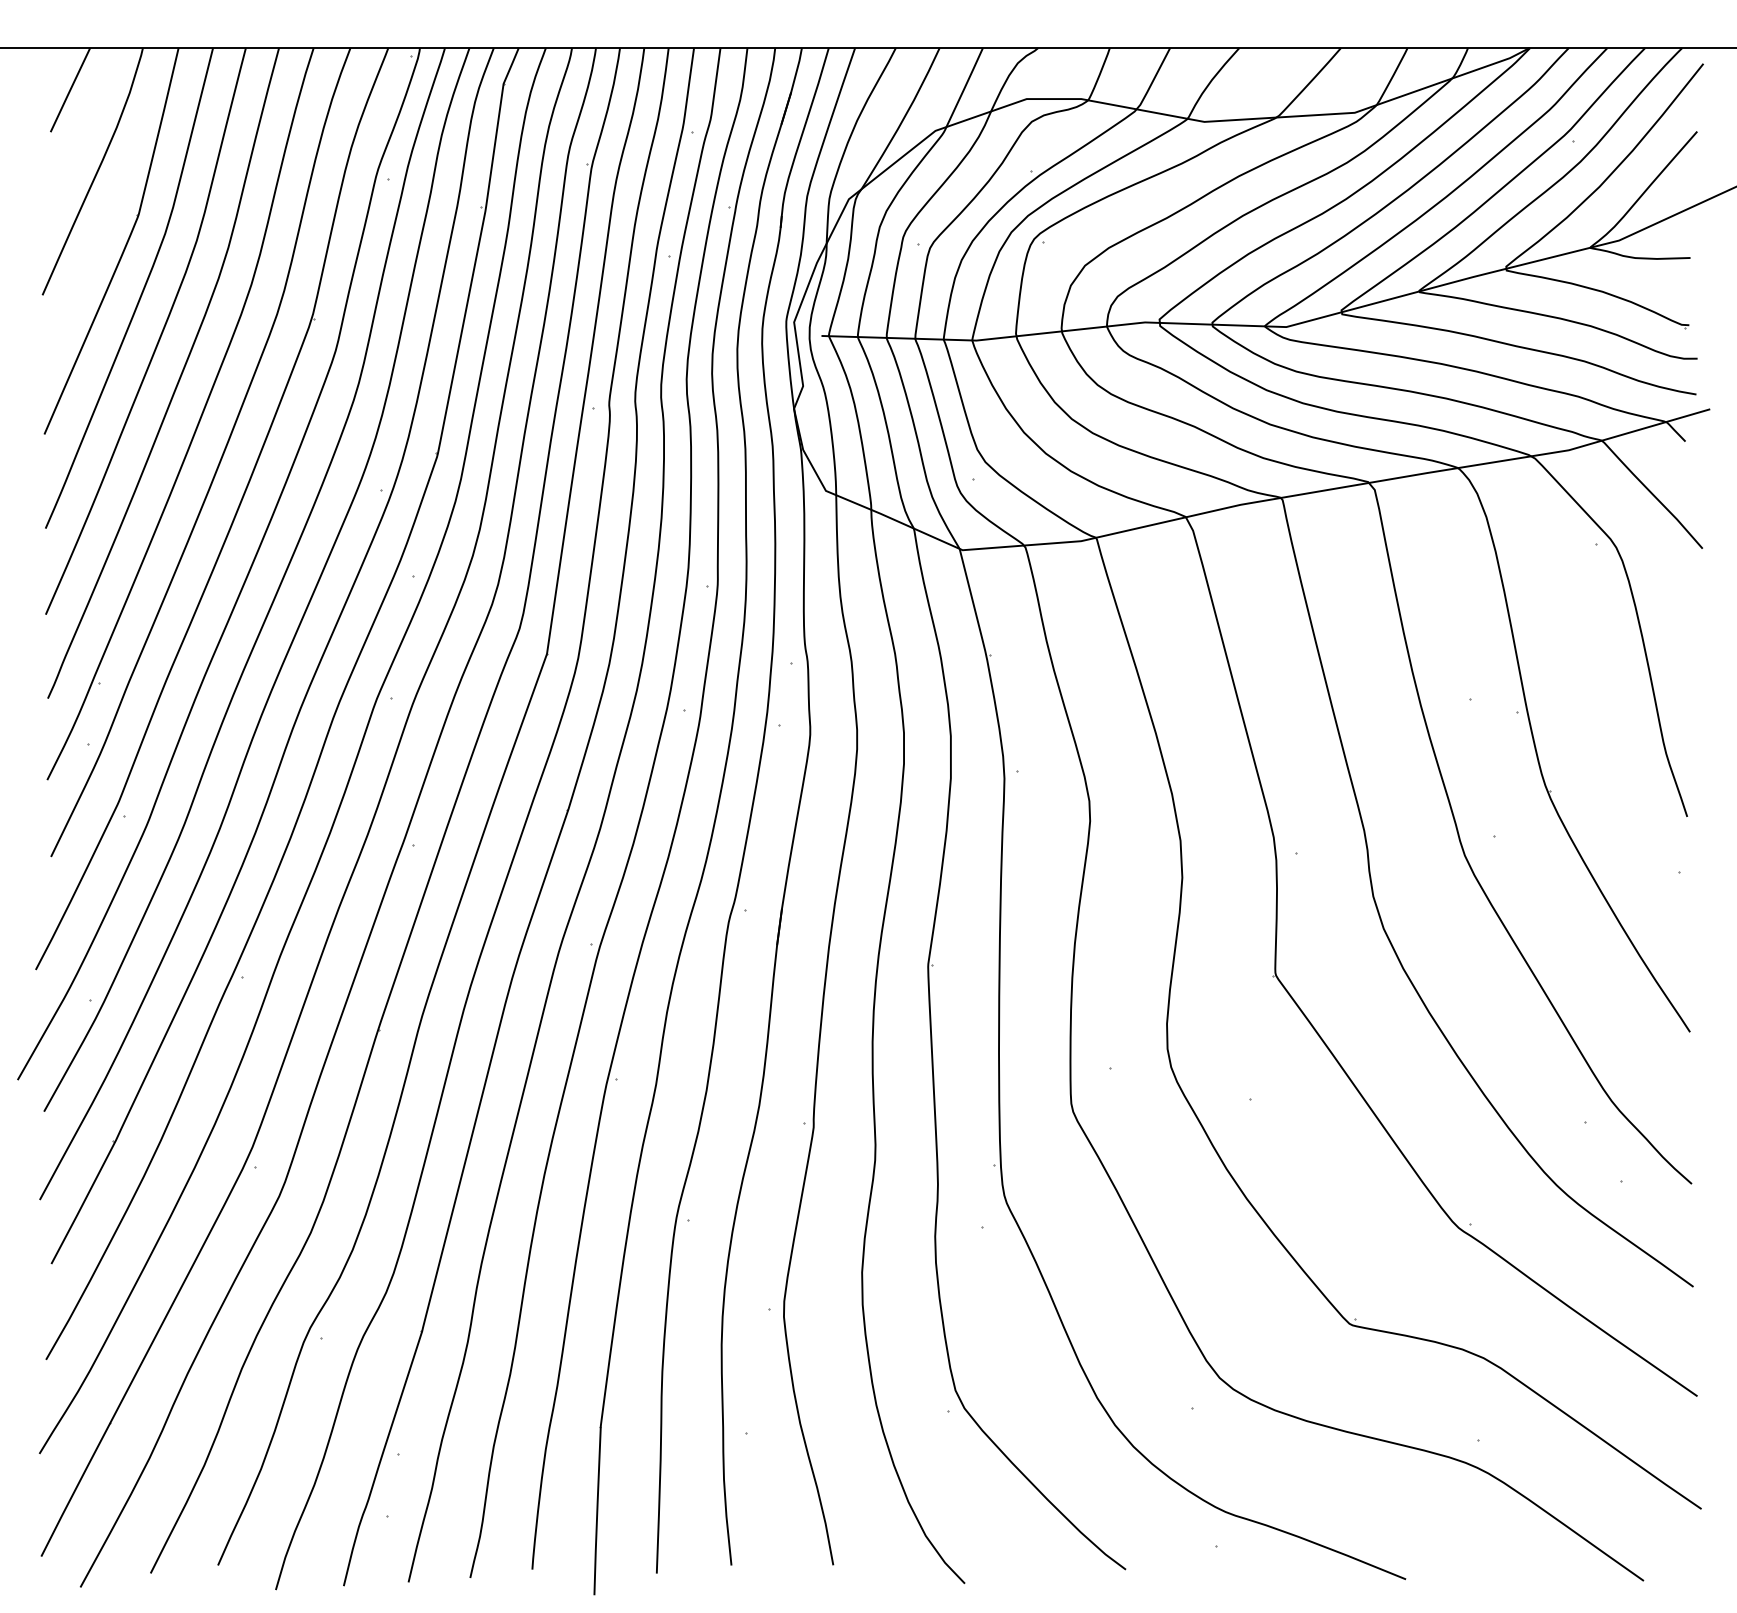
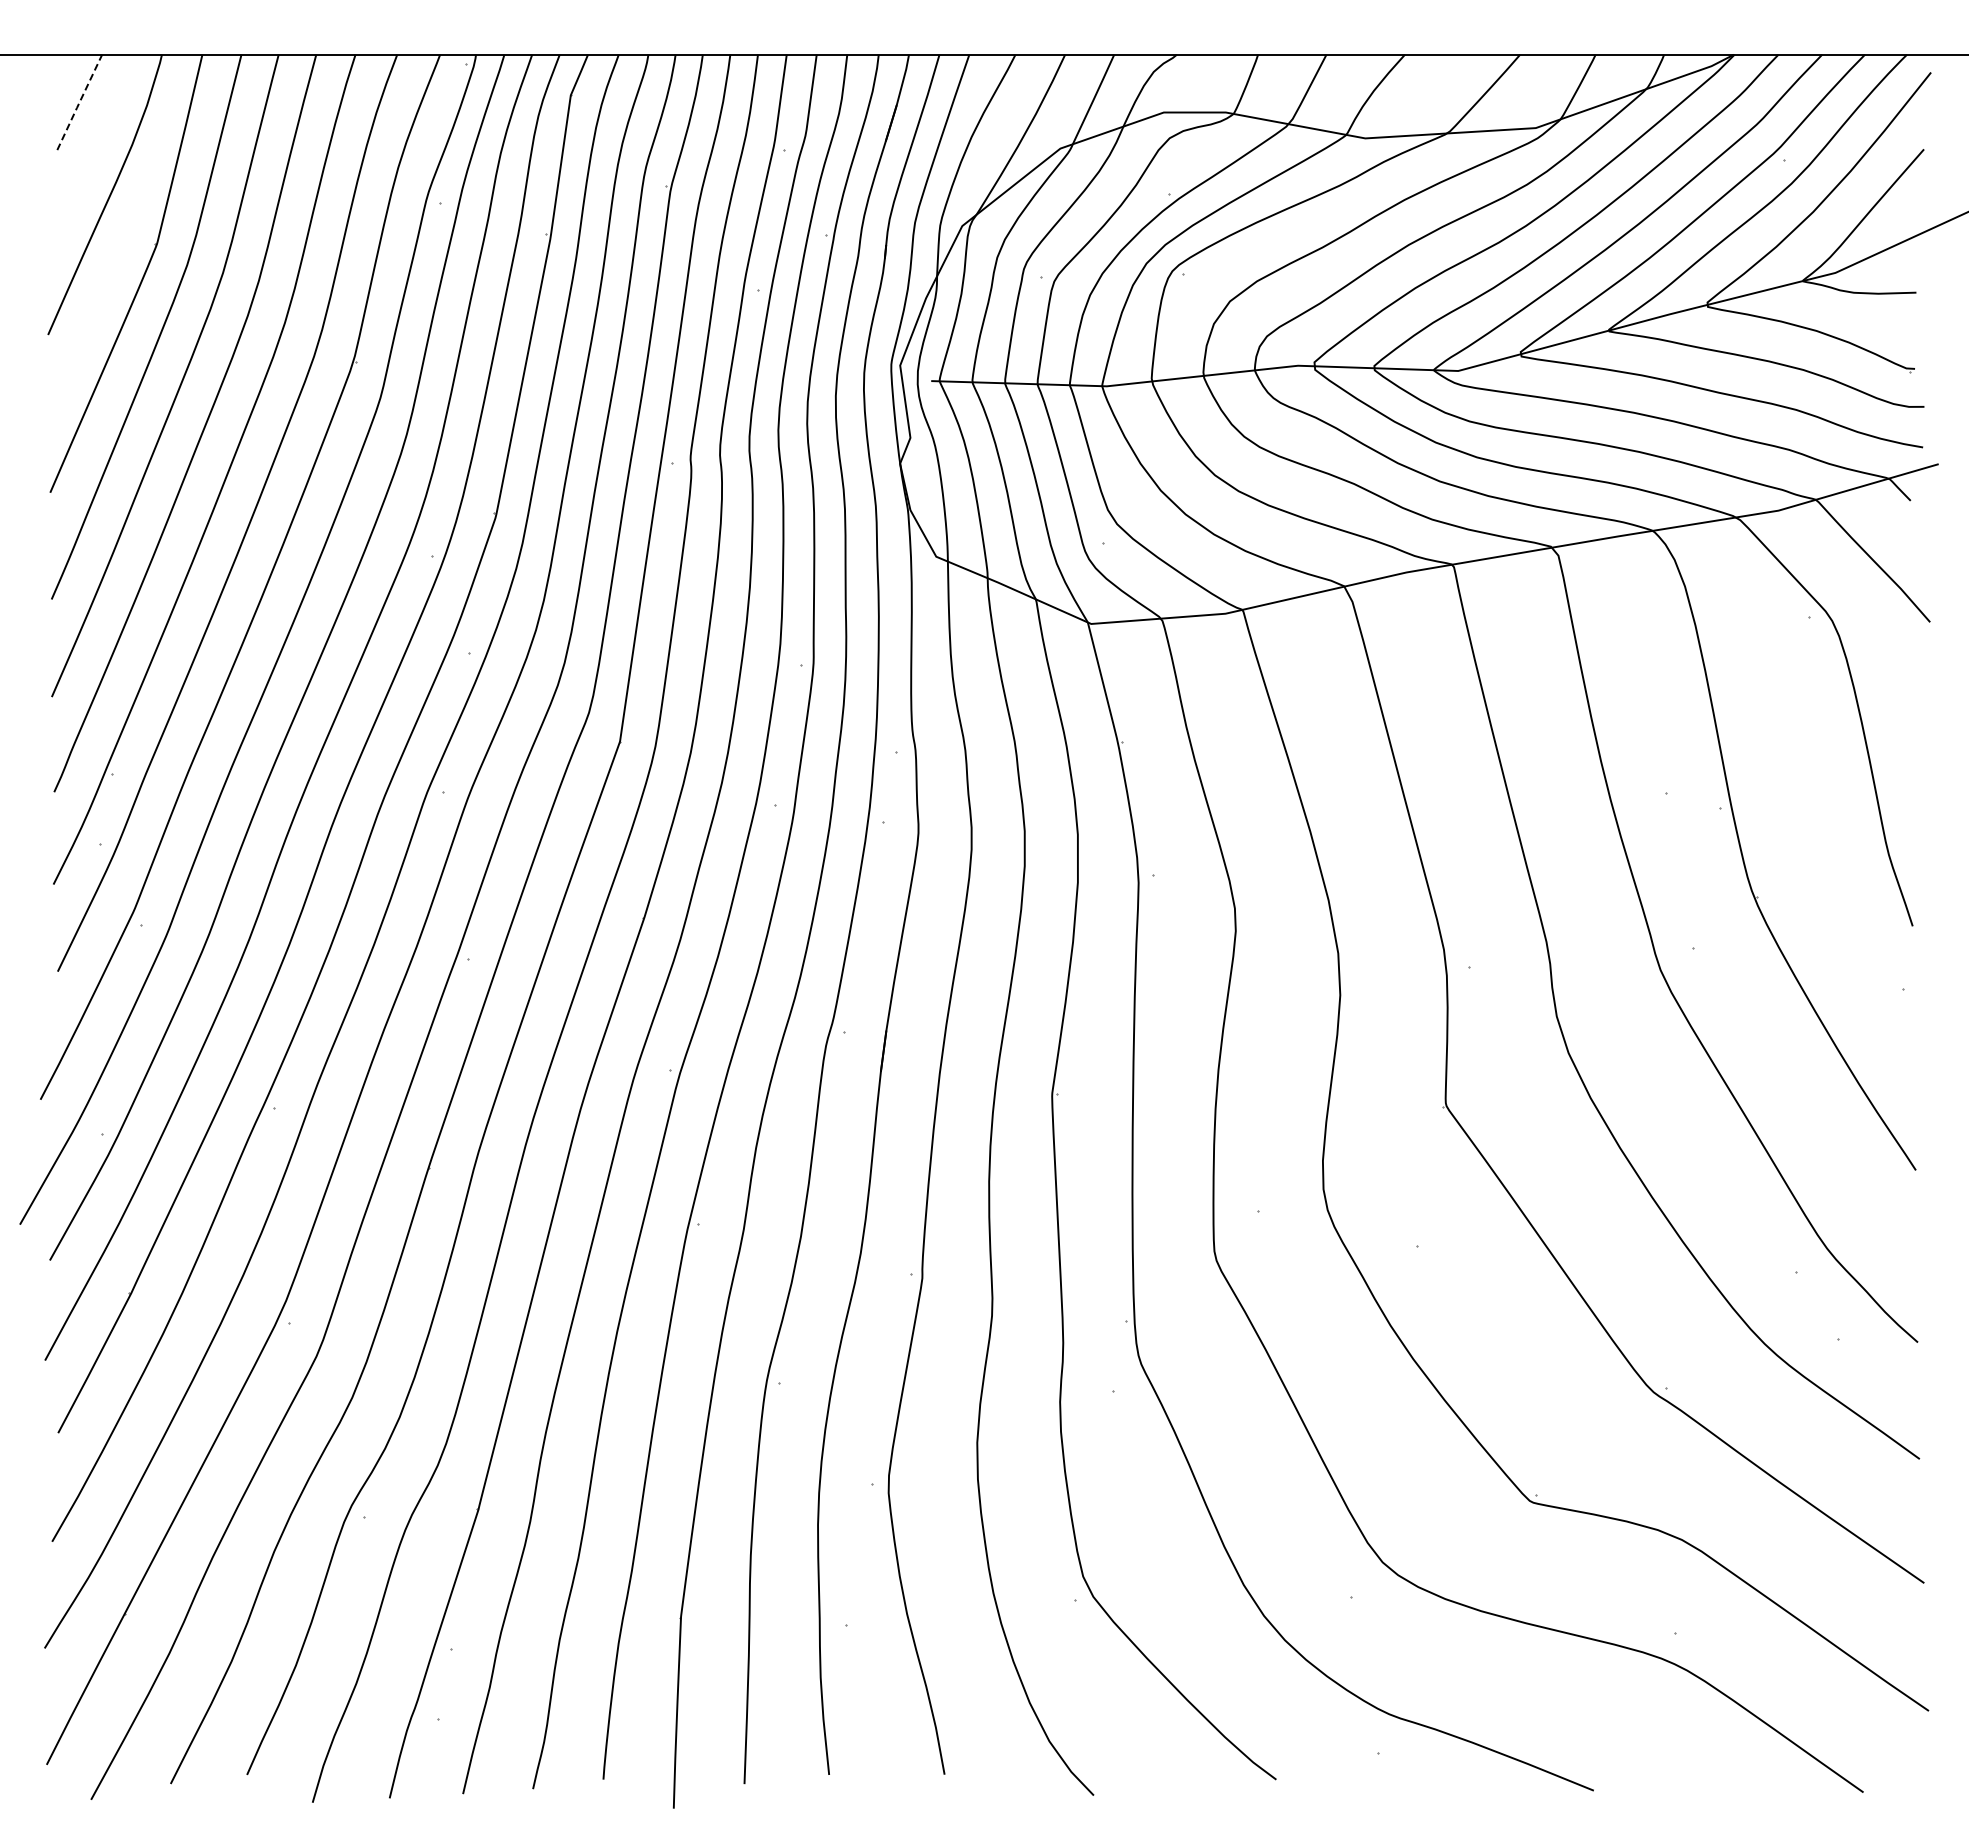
line: (70, 90) -> (79, 102), solid -> dashed

